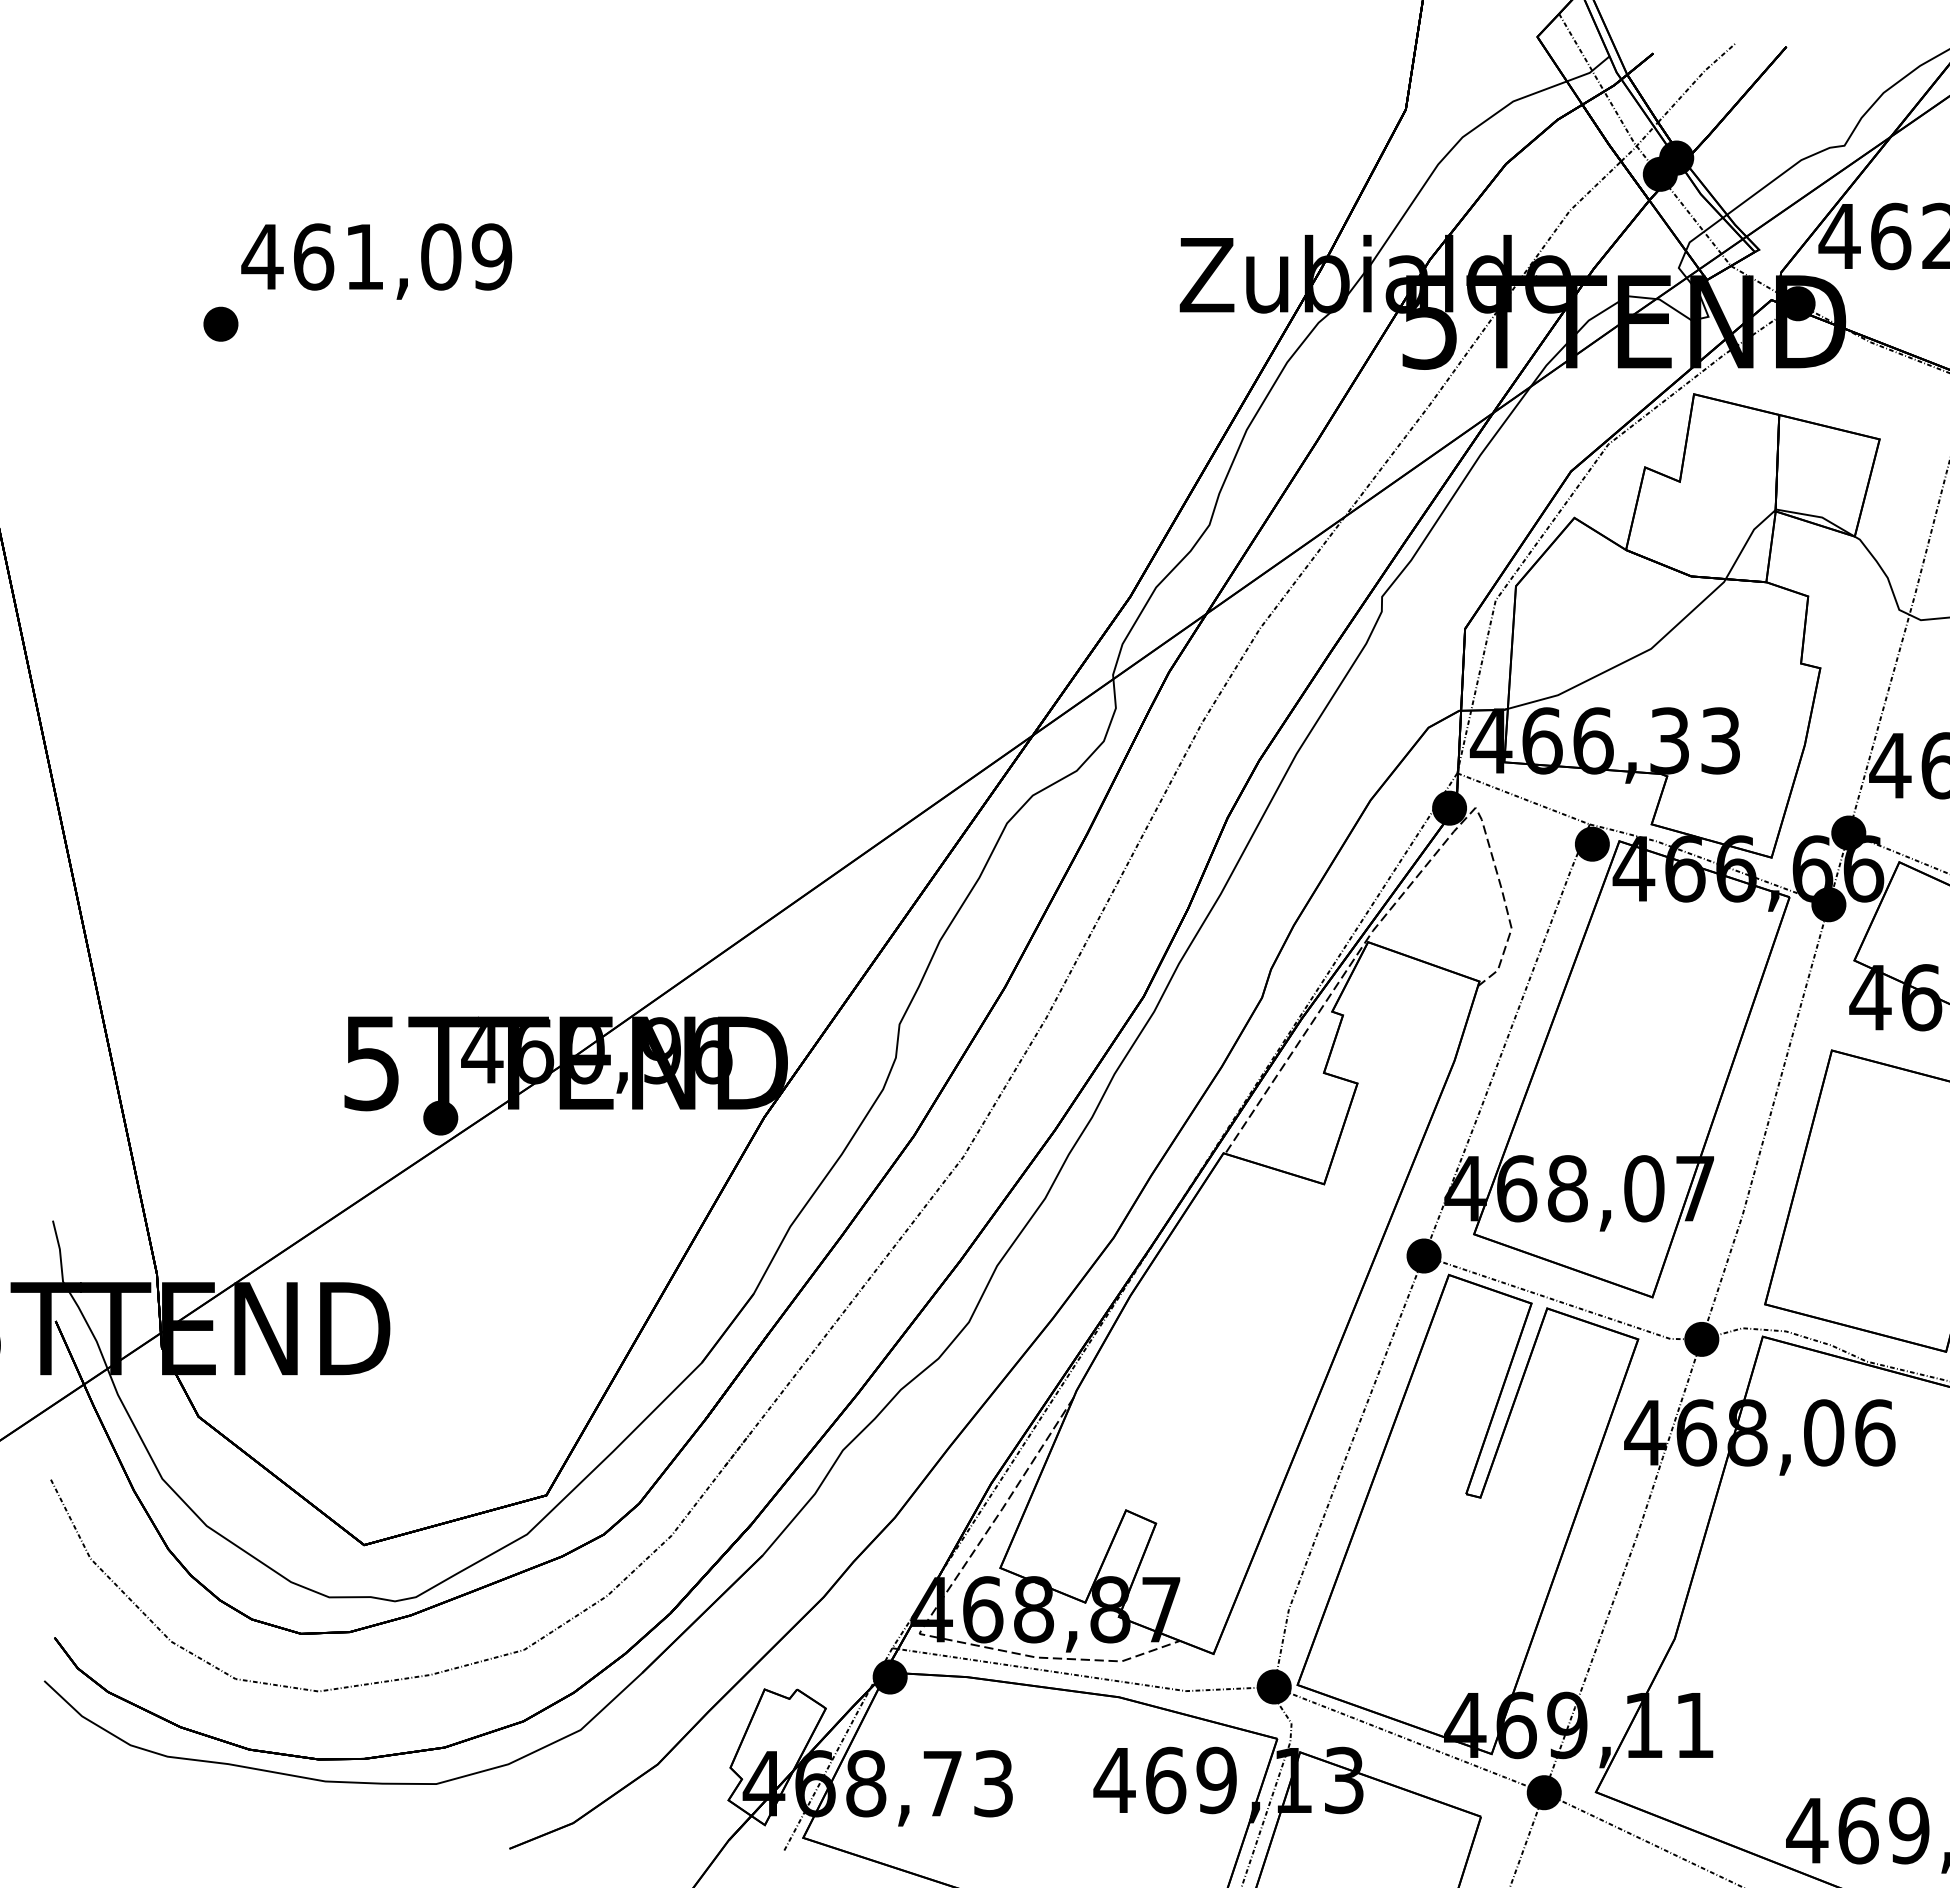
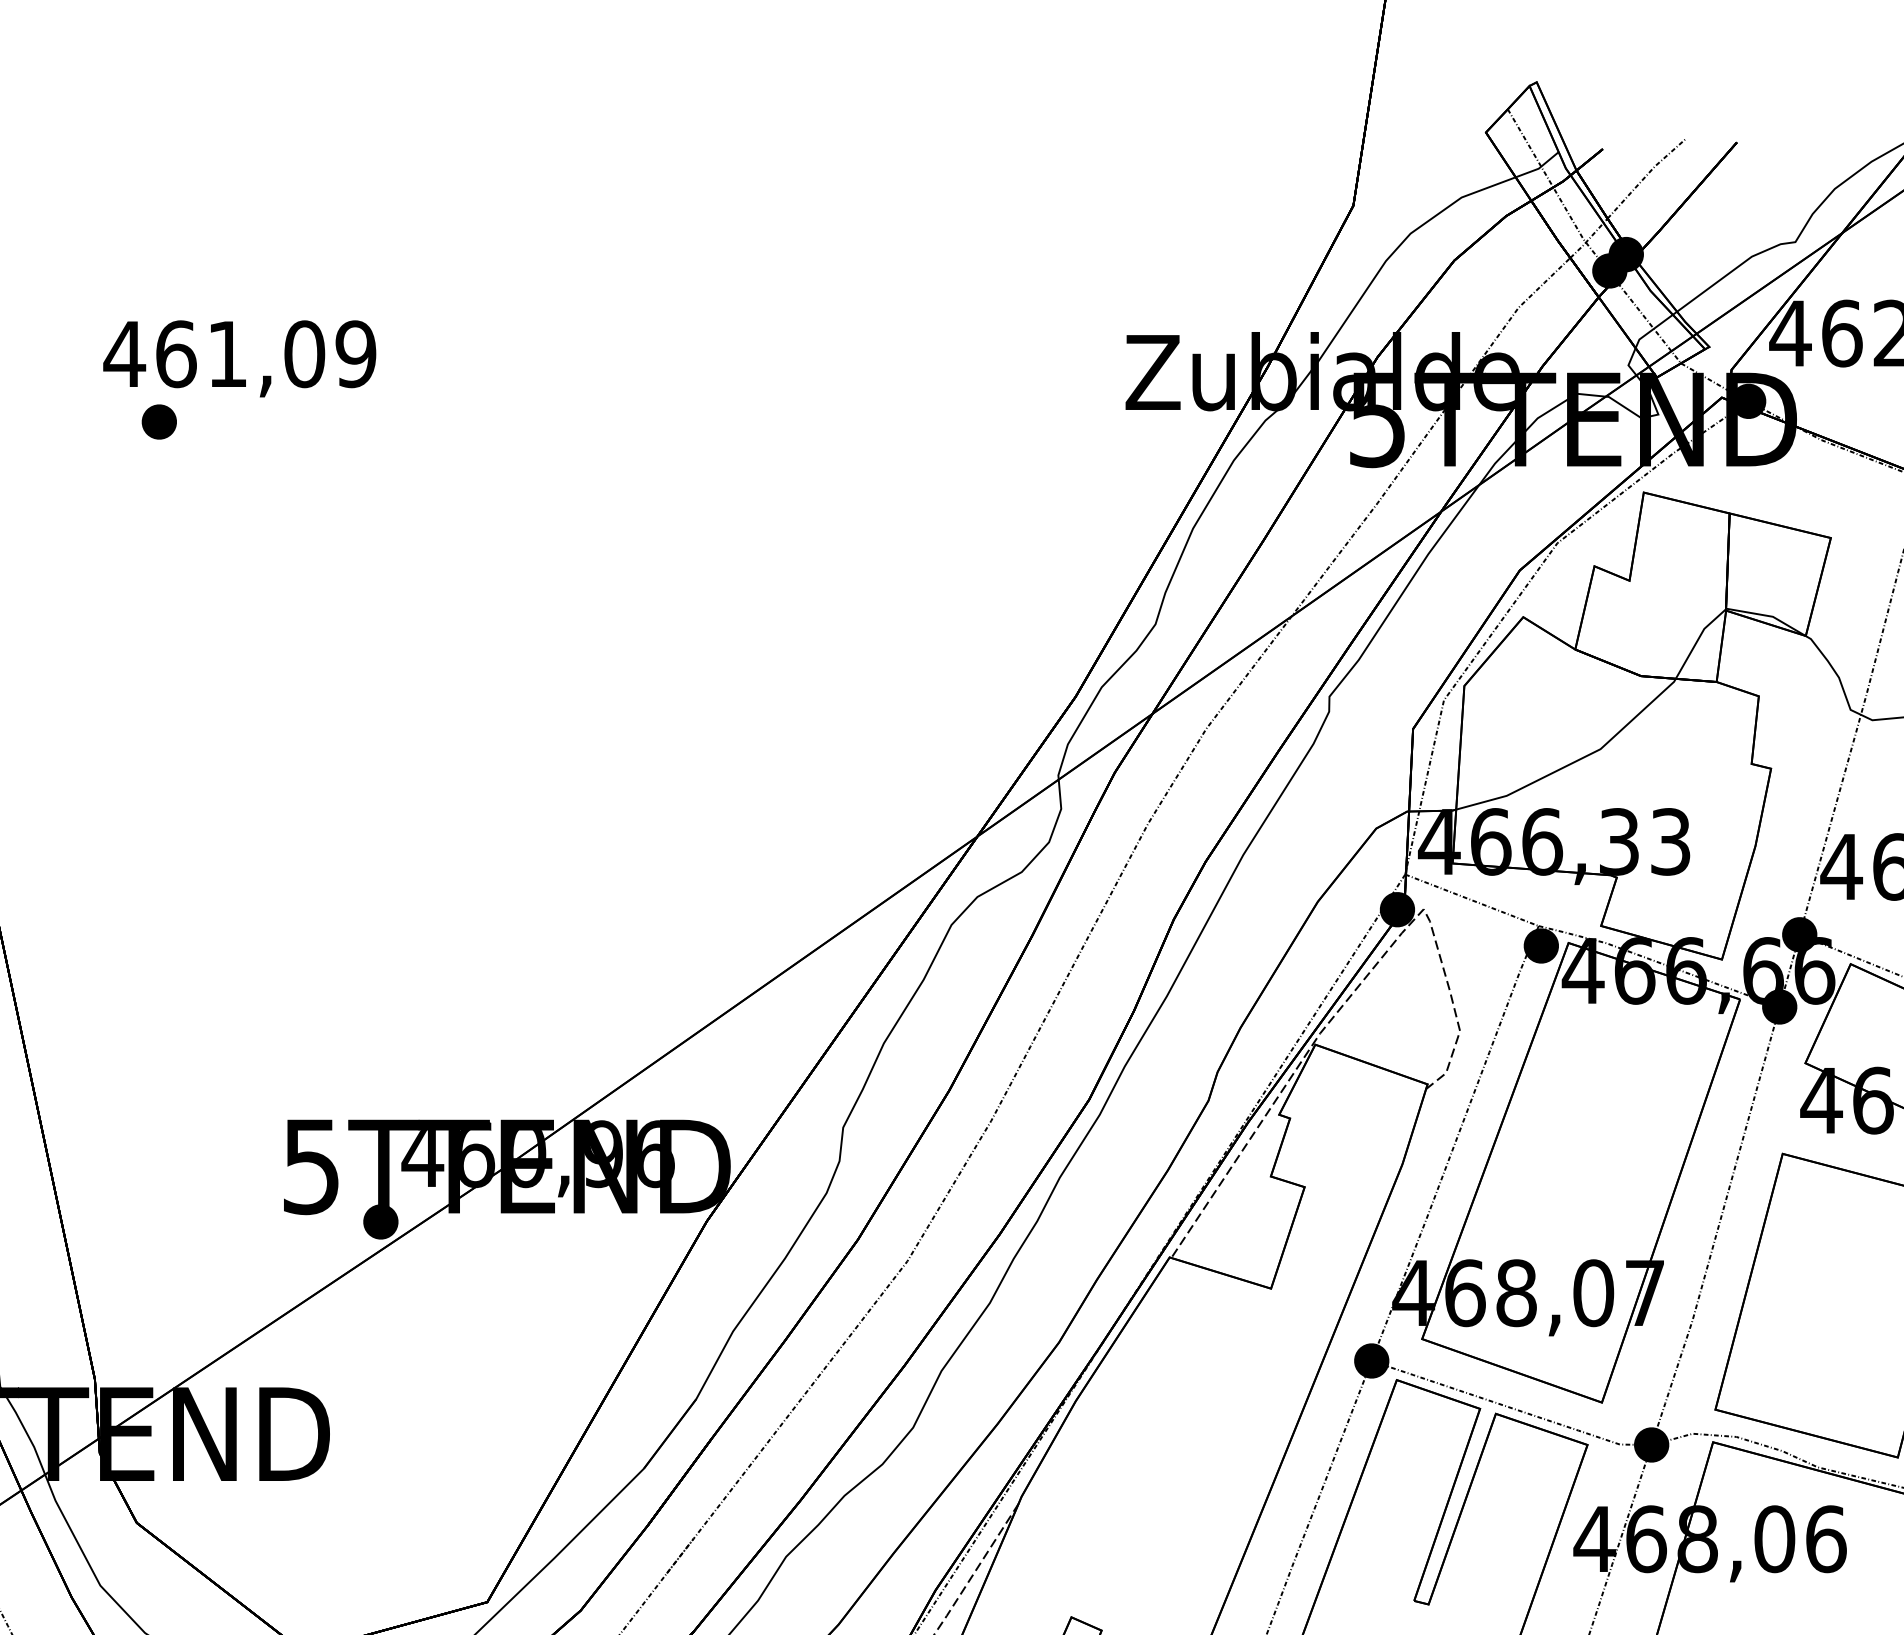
text: (376, 261) -> (239, 358), moved

